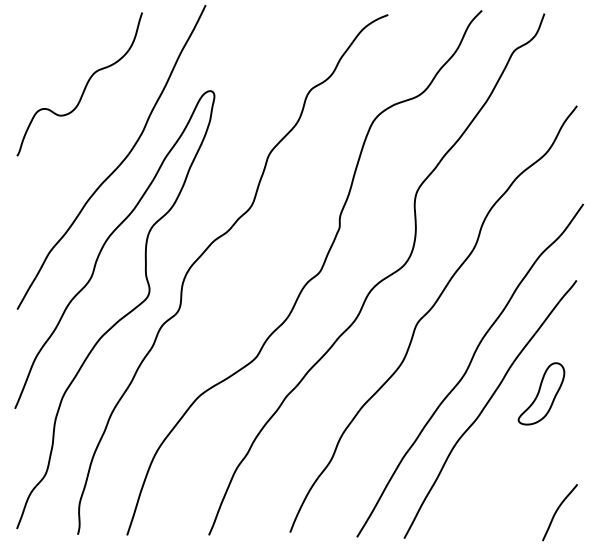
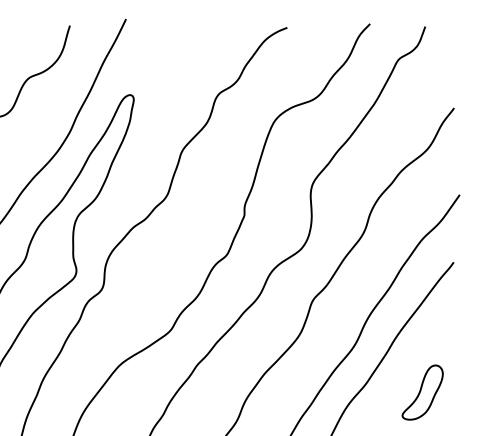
part: (541, 393) -> (422, 392), moved

